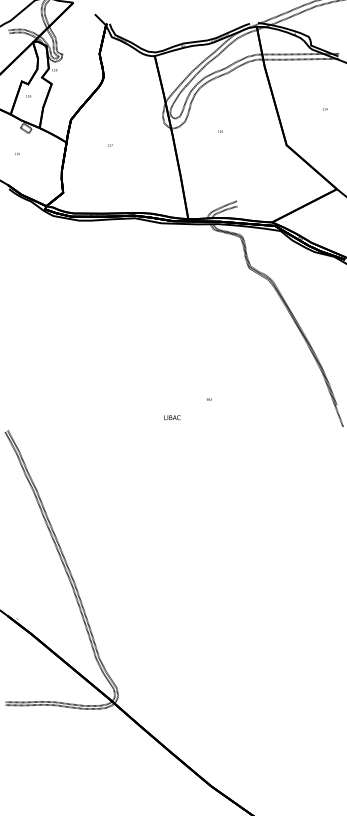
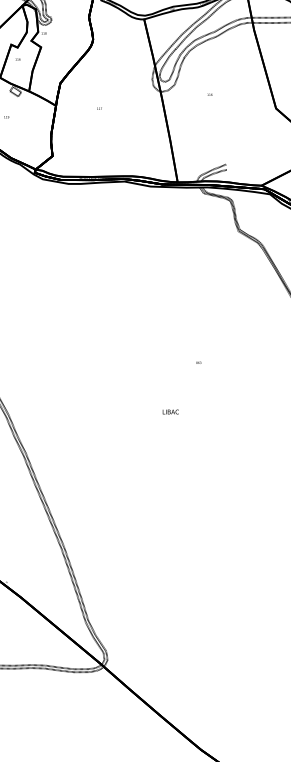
text: (172, 417) -> (170, 411), moved

